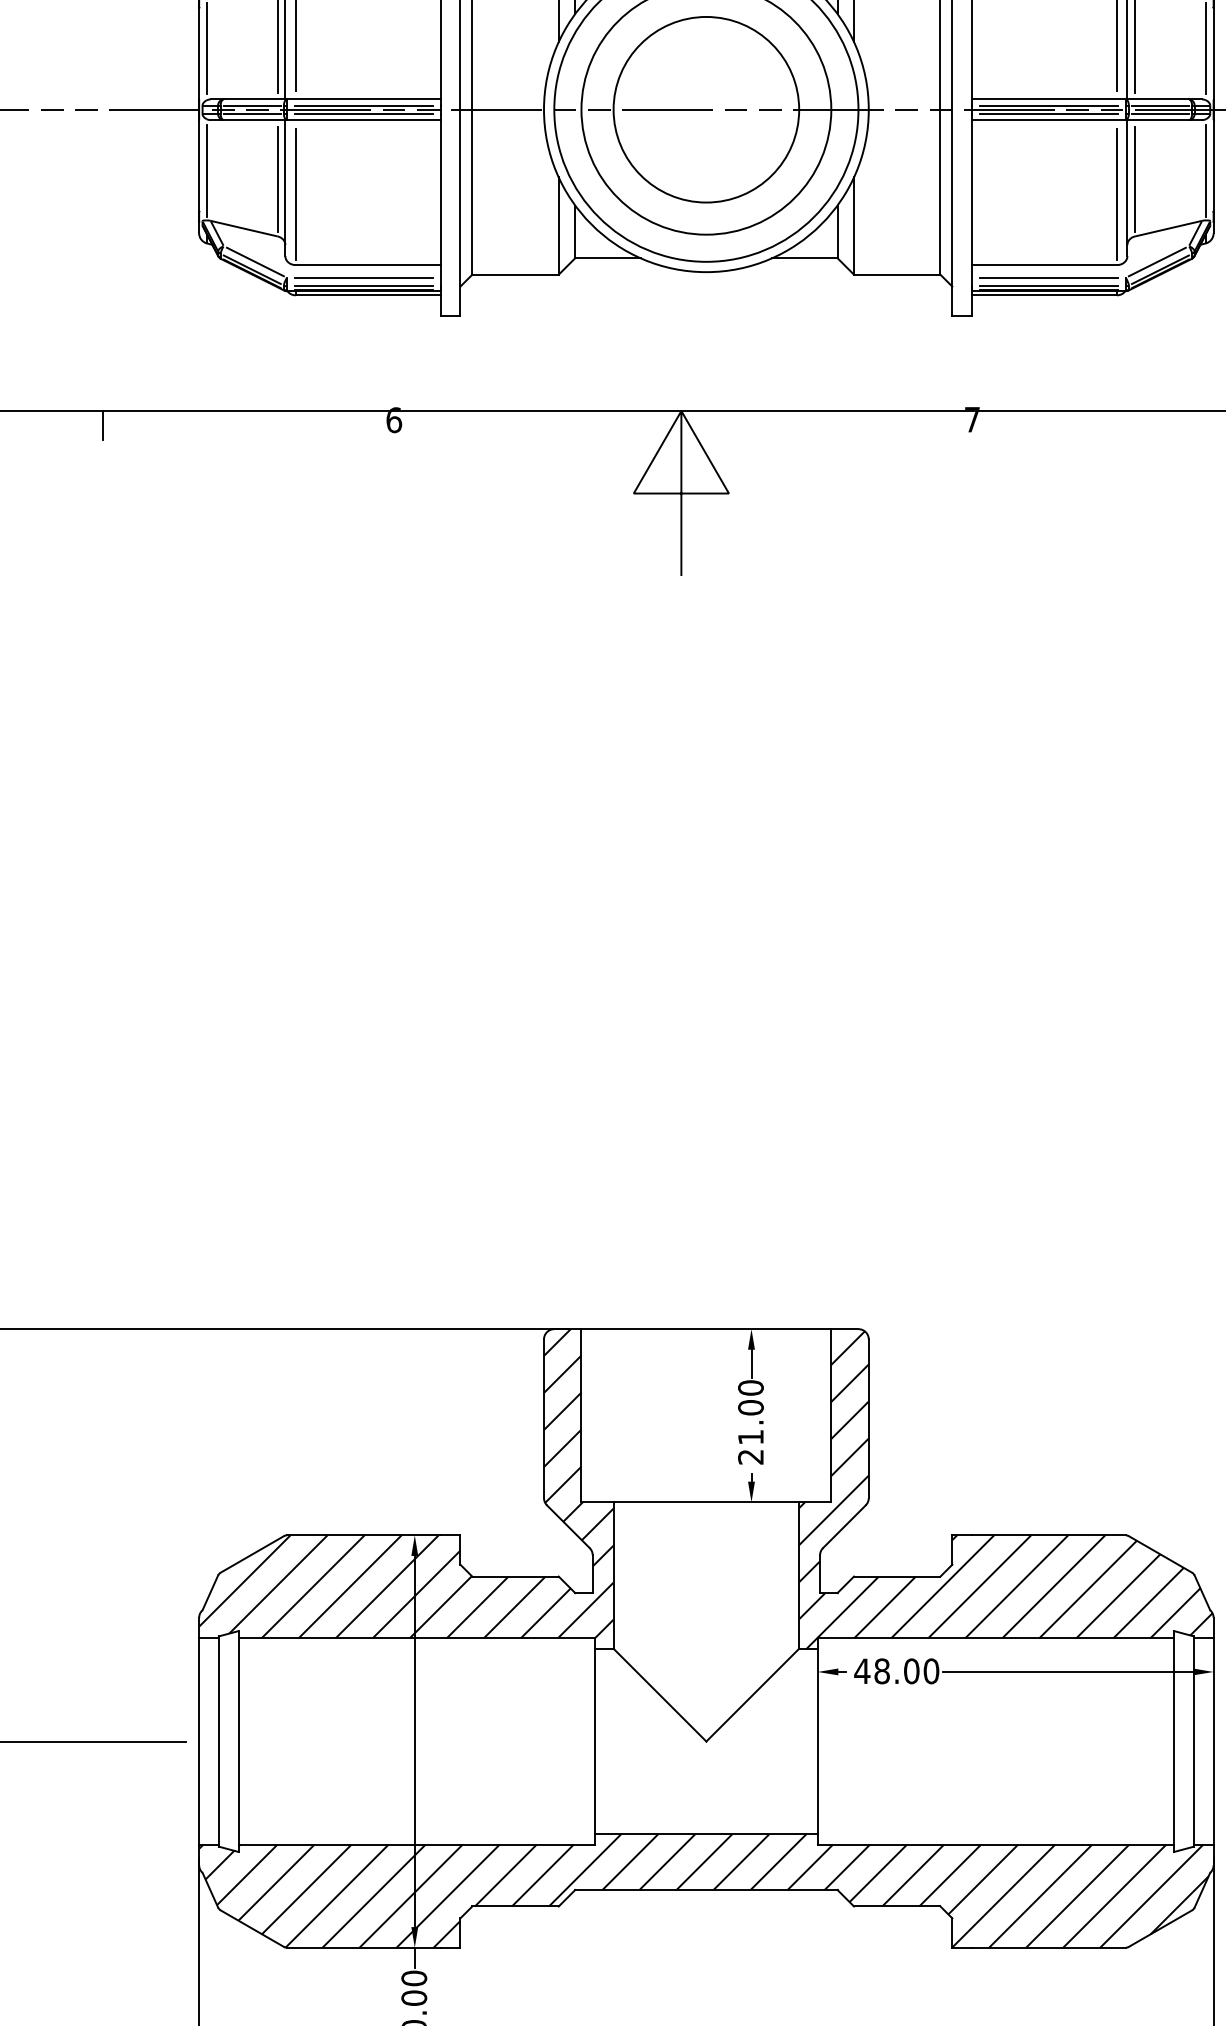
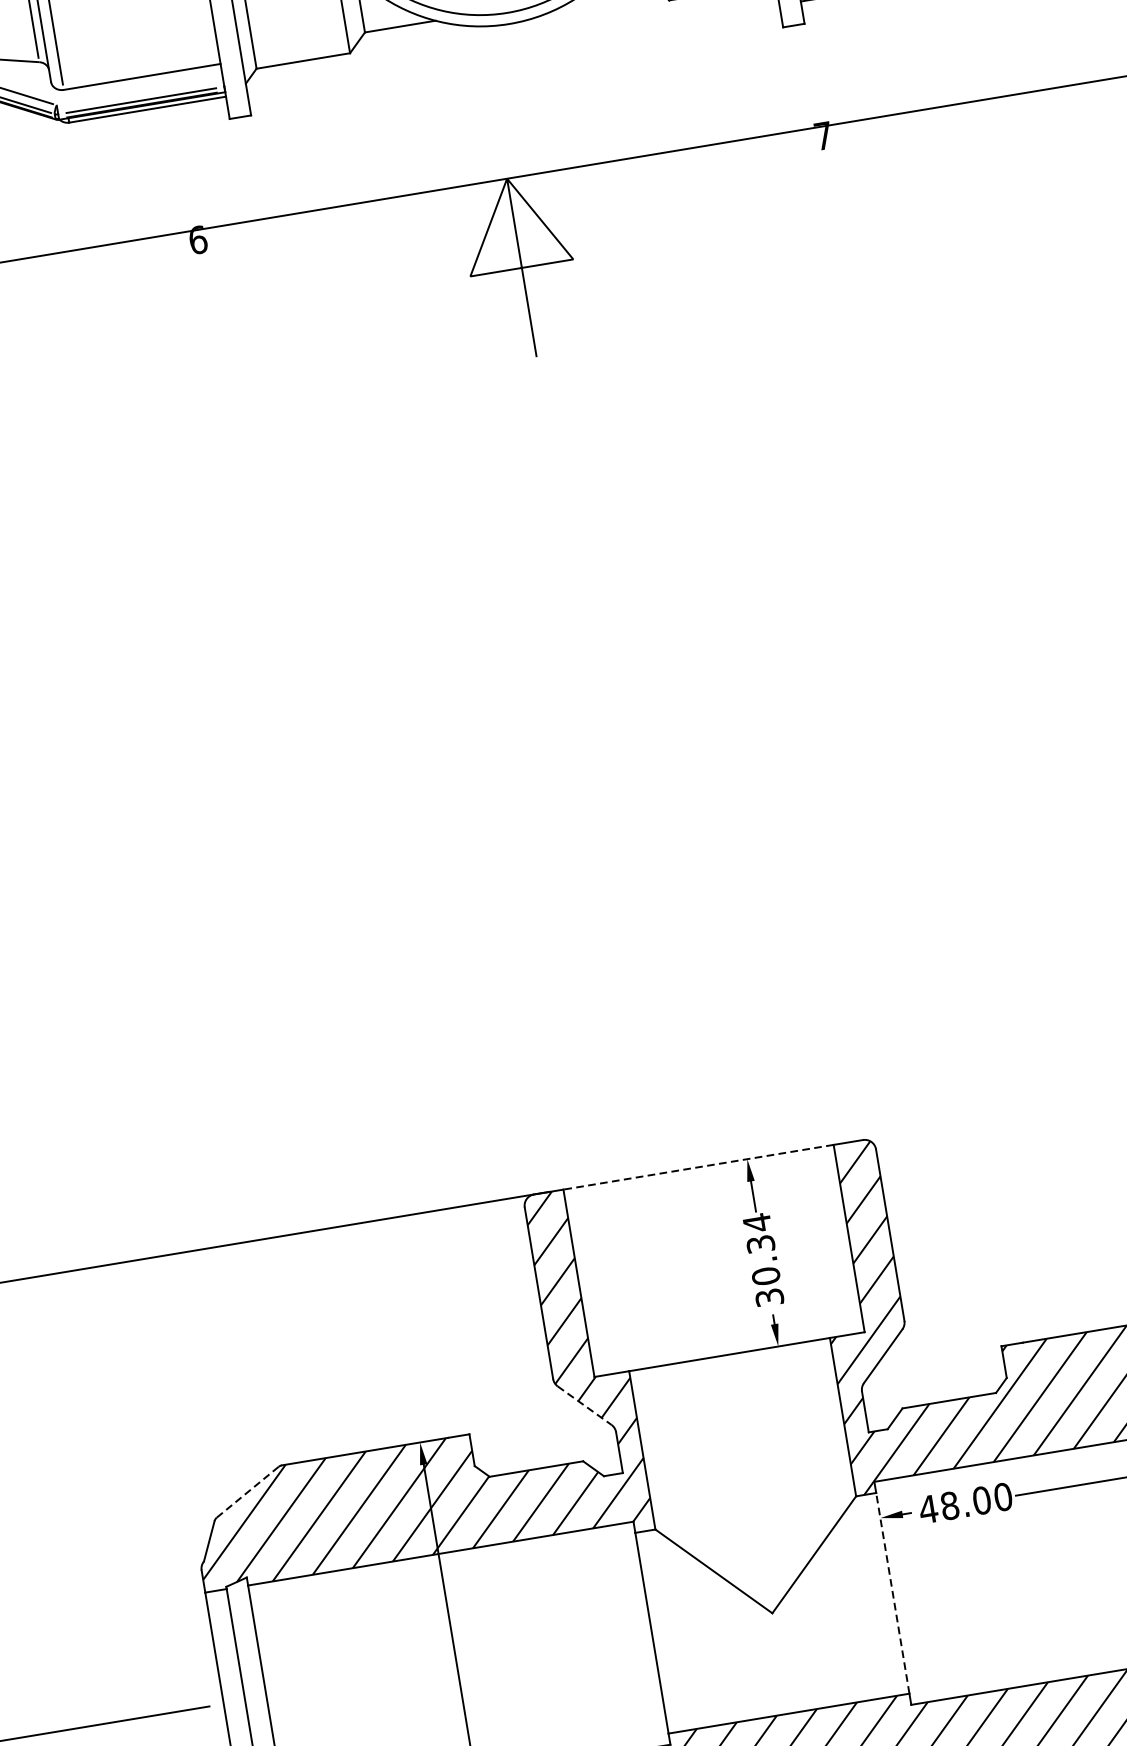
line: (363, 277) -> (139, 91), removed
line: (706, 1329) -> (698, 1167), solid -> dashed
text: (750, 1421) -> (762, 1259), 21.00 -> 30.34
line: (568, 1527) -> (584, 1406), solid -> dashed
line: (252, 1554) -> (247, 1492), solid -> dashed
line: (817, 1741) -> (892, 1593), solid -> dashed

